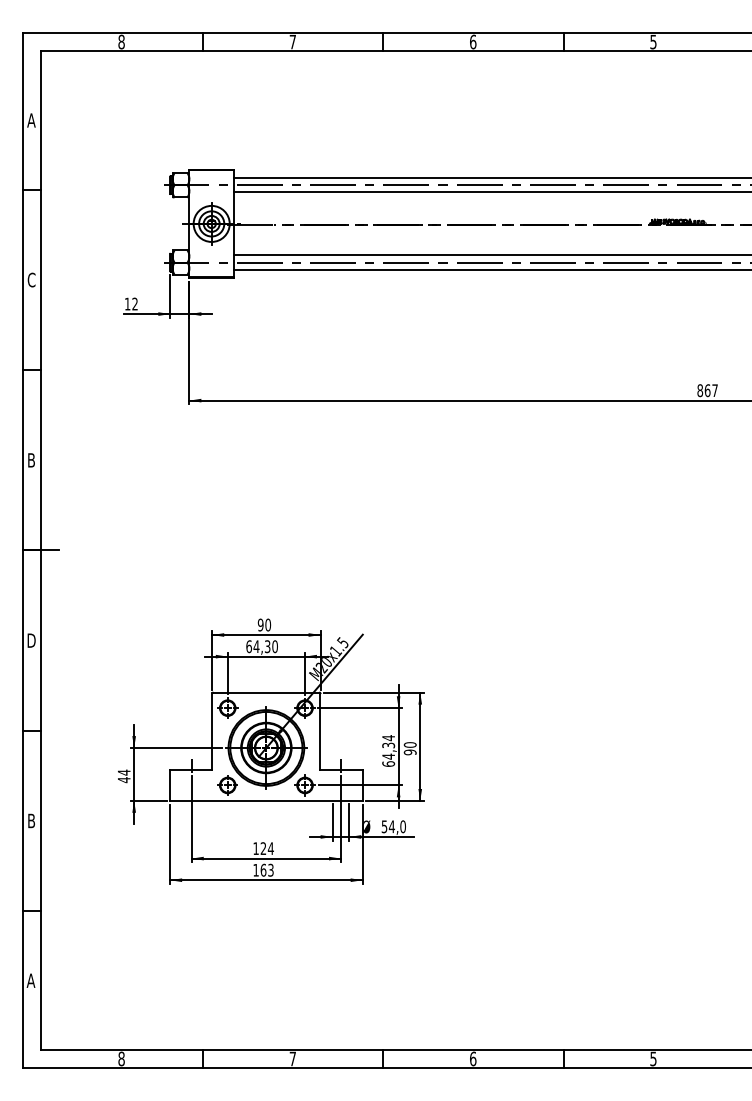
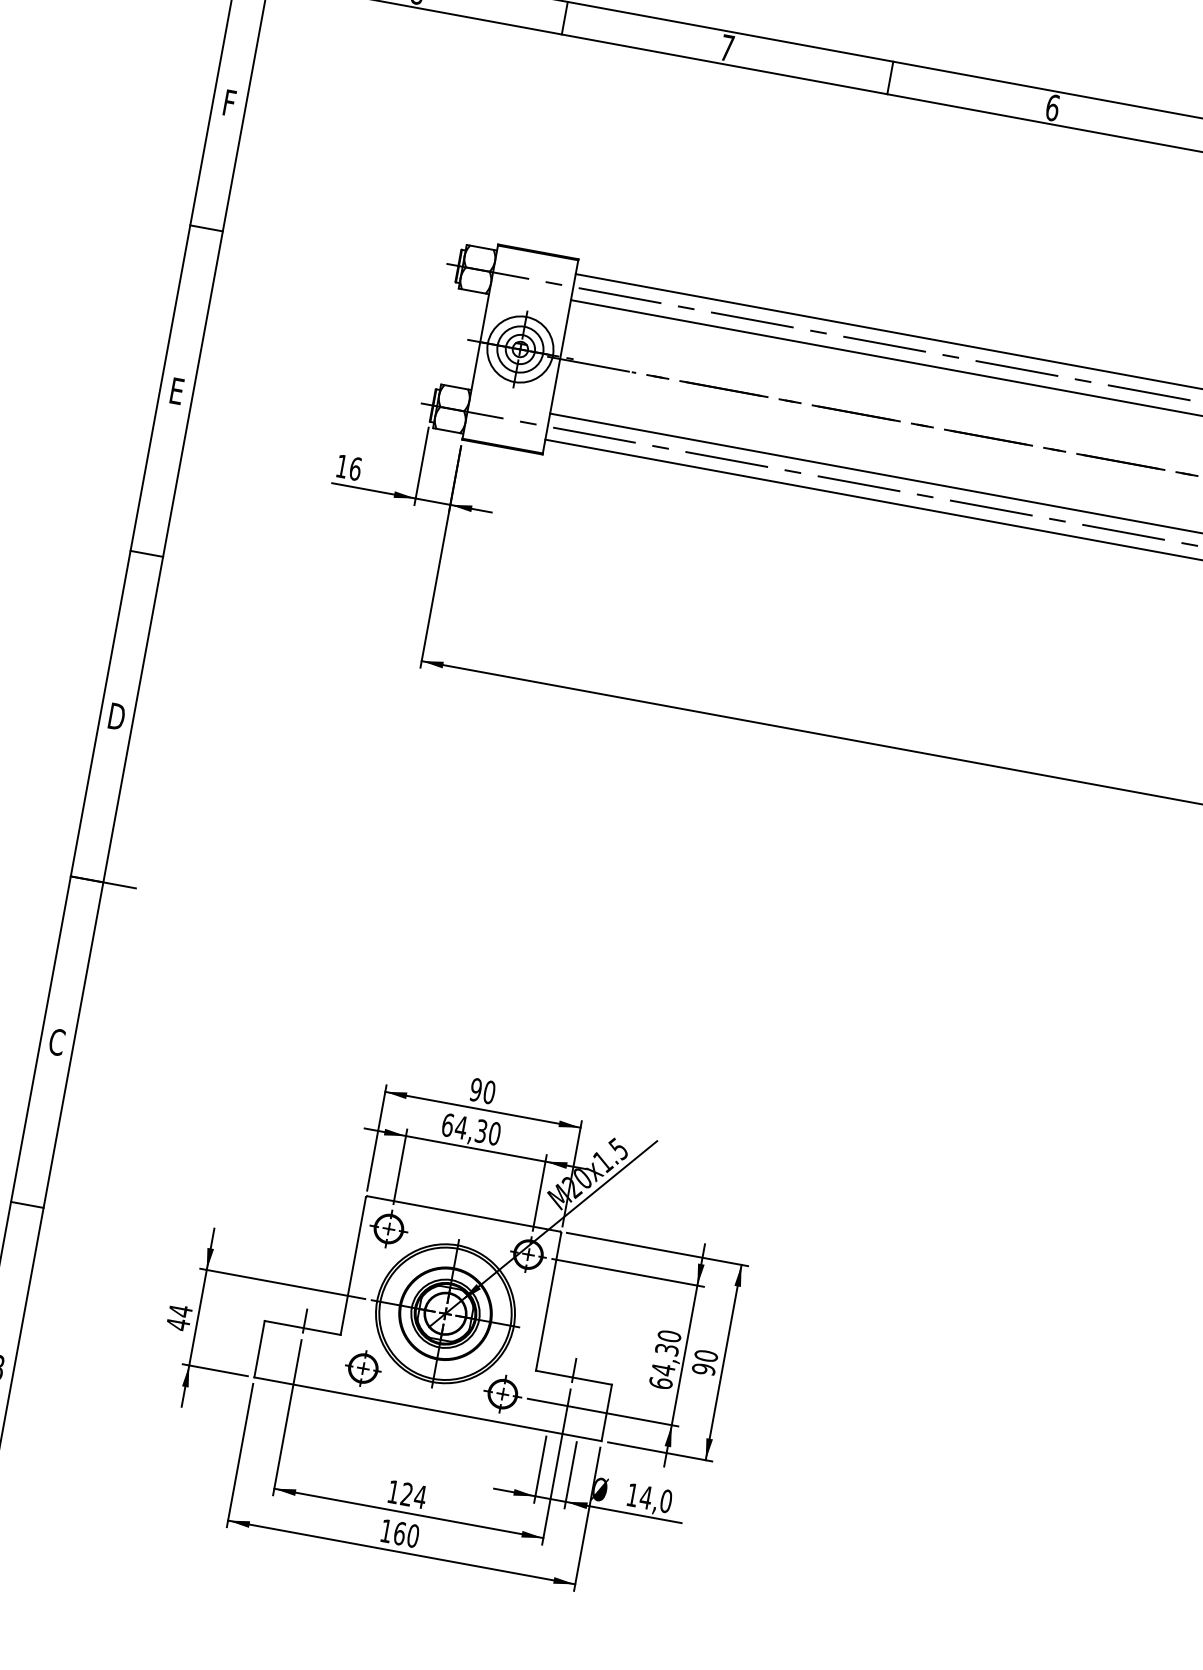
text: (31, 120) -> (229, 103), A -> F
text: (31, 279) -> (176, 390), C -> E
text: (135, 303) -> (356, 467), 12 -> 16
text: (31, 460) -> (116, 716), B -> D
text: (31, 640) -> (57, 1041), D -> C
text: (388, 738) -> (669, 1337), 64,34 -> 64,30
text: (384, 826) -> (632, 1494), 54,0 -> 14,0
text: (270, 870) -> (412, 1536), 163 -> 160

